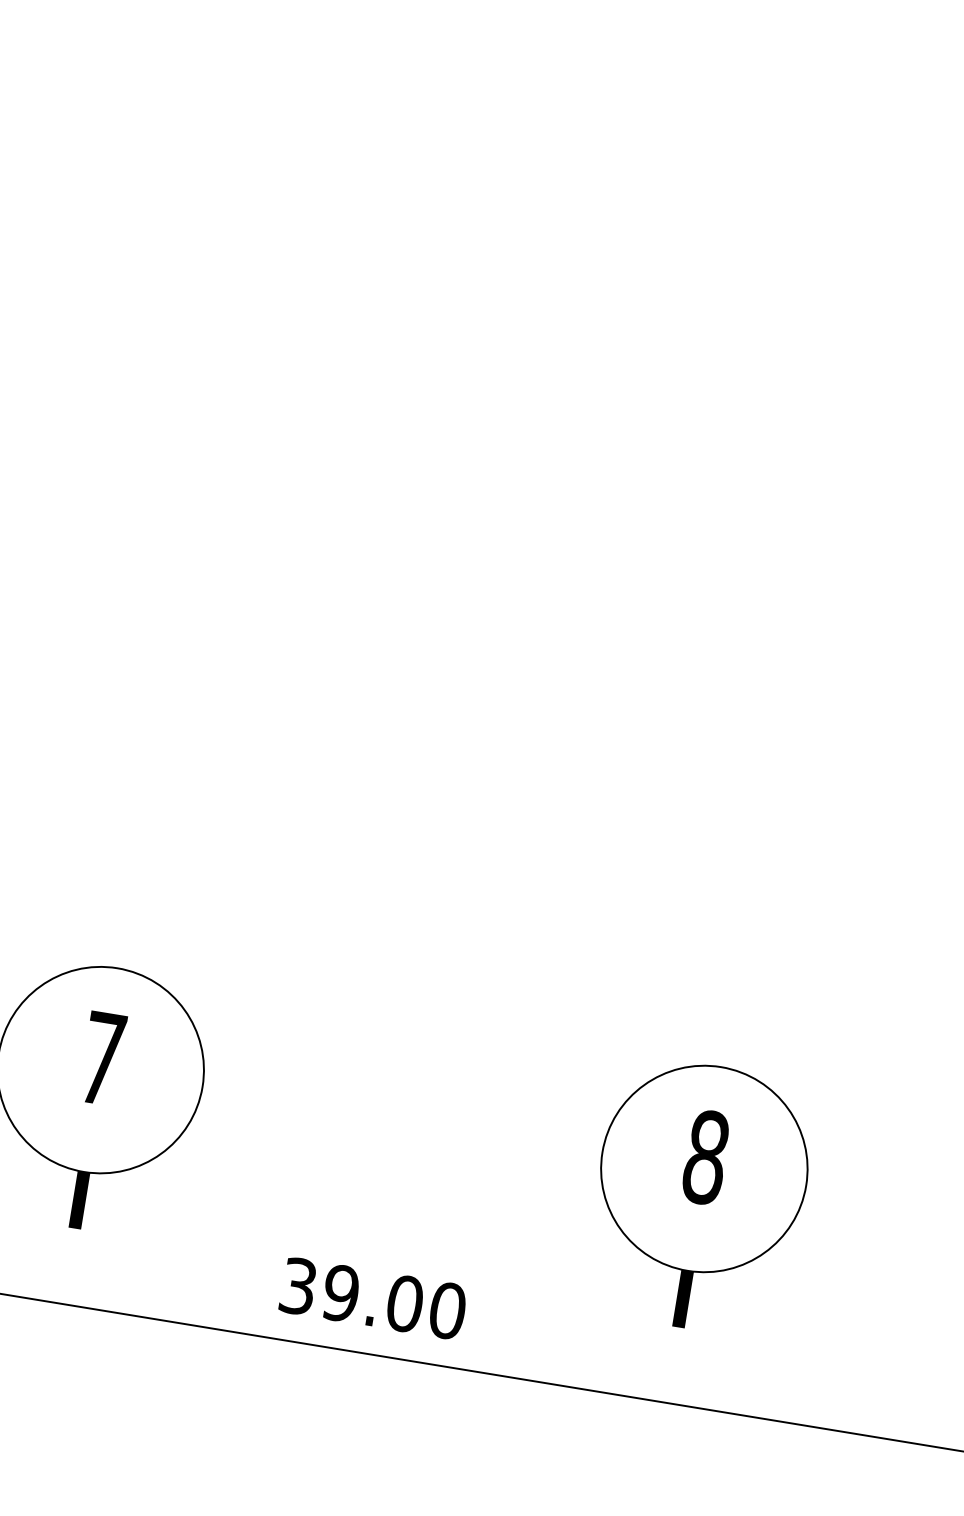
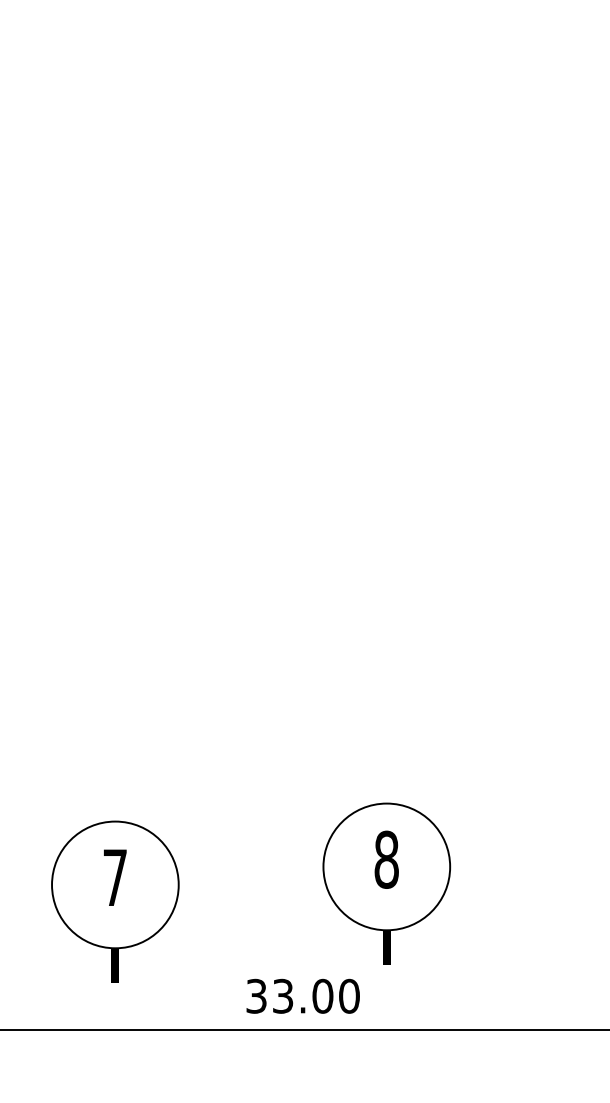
part: (699, 1195) -> (386, 883), moved
text: (340, 1293) -> (282, 996), 39.00 -> 33.00

